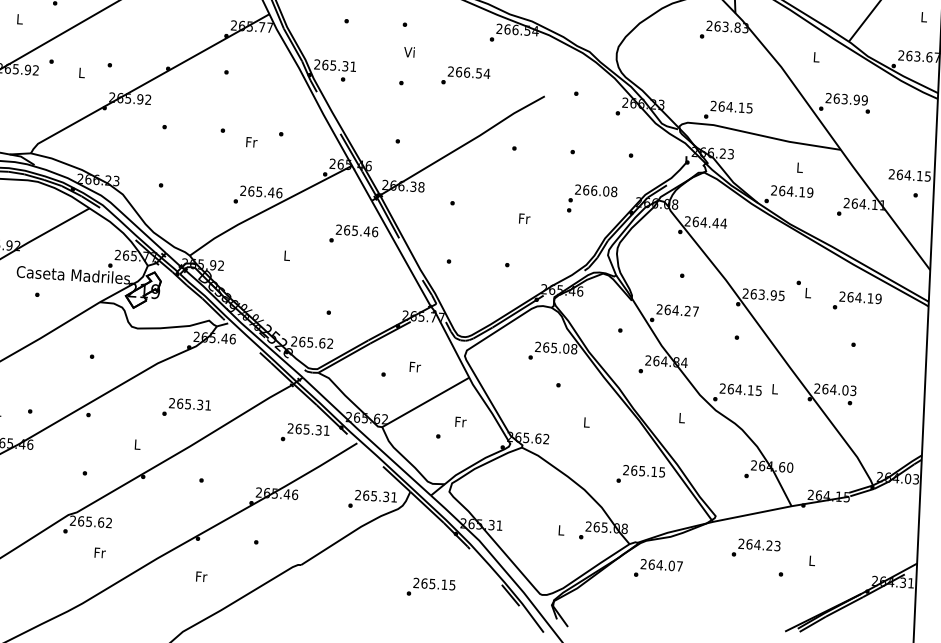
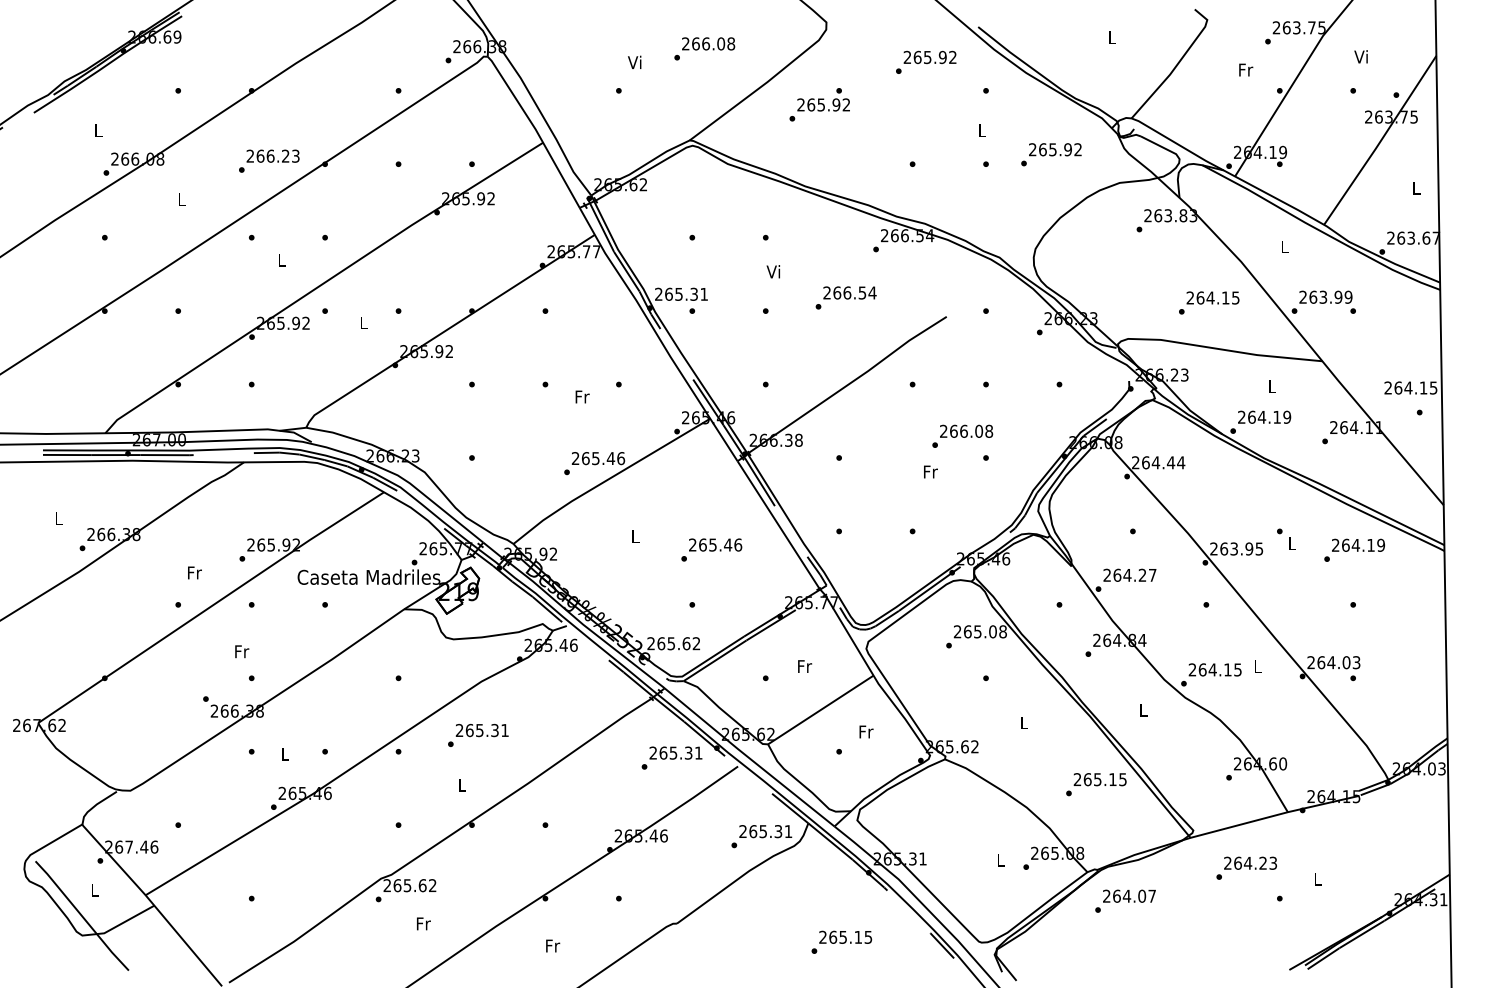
text: (728, 110) -> (1209, 302), moved
text: (592, 193) -> (962, 435), moved
text: (353, 234) -> (711, 549), moved
text: (186, 407) -> (478, 734), moved

